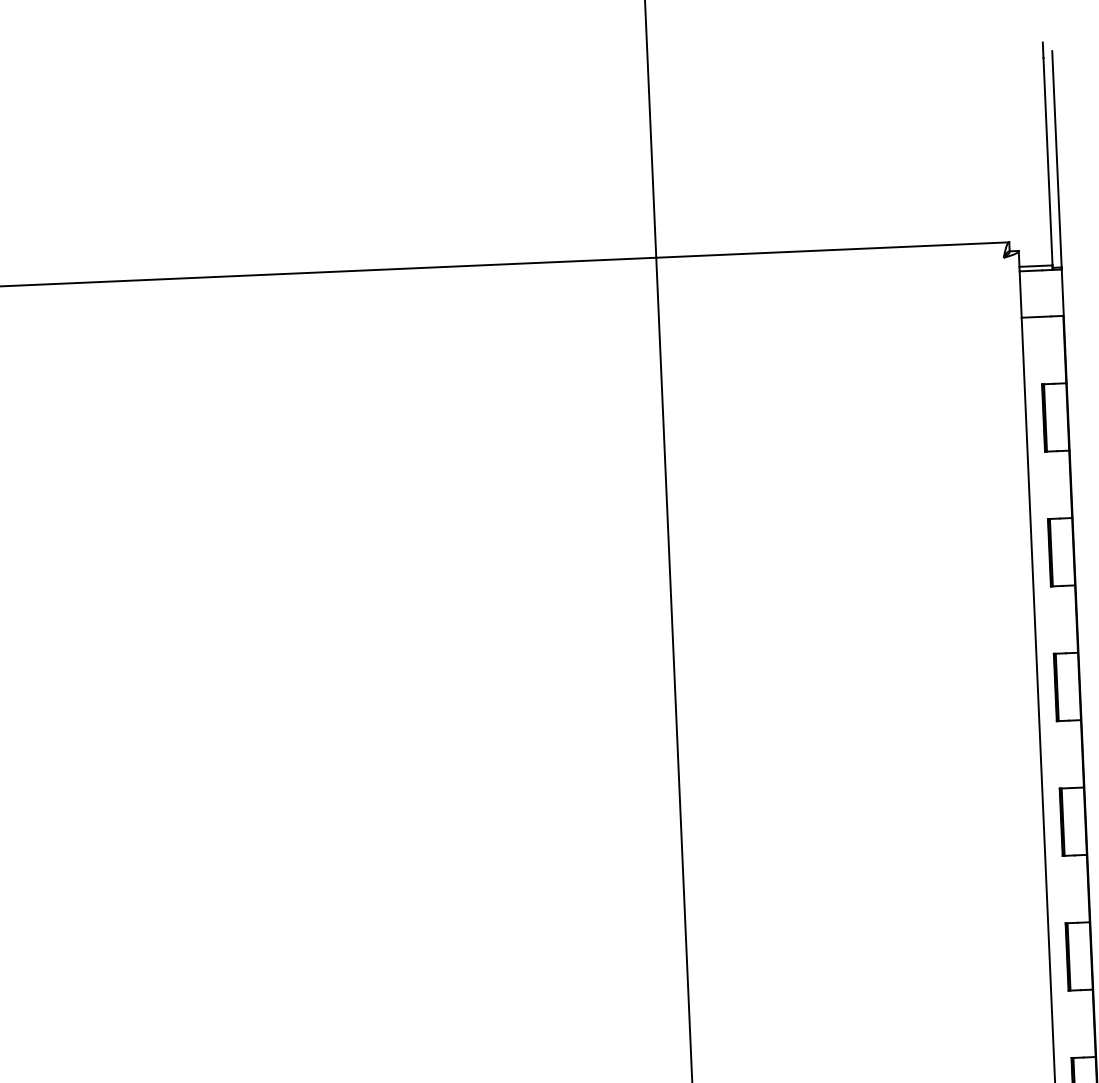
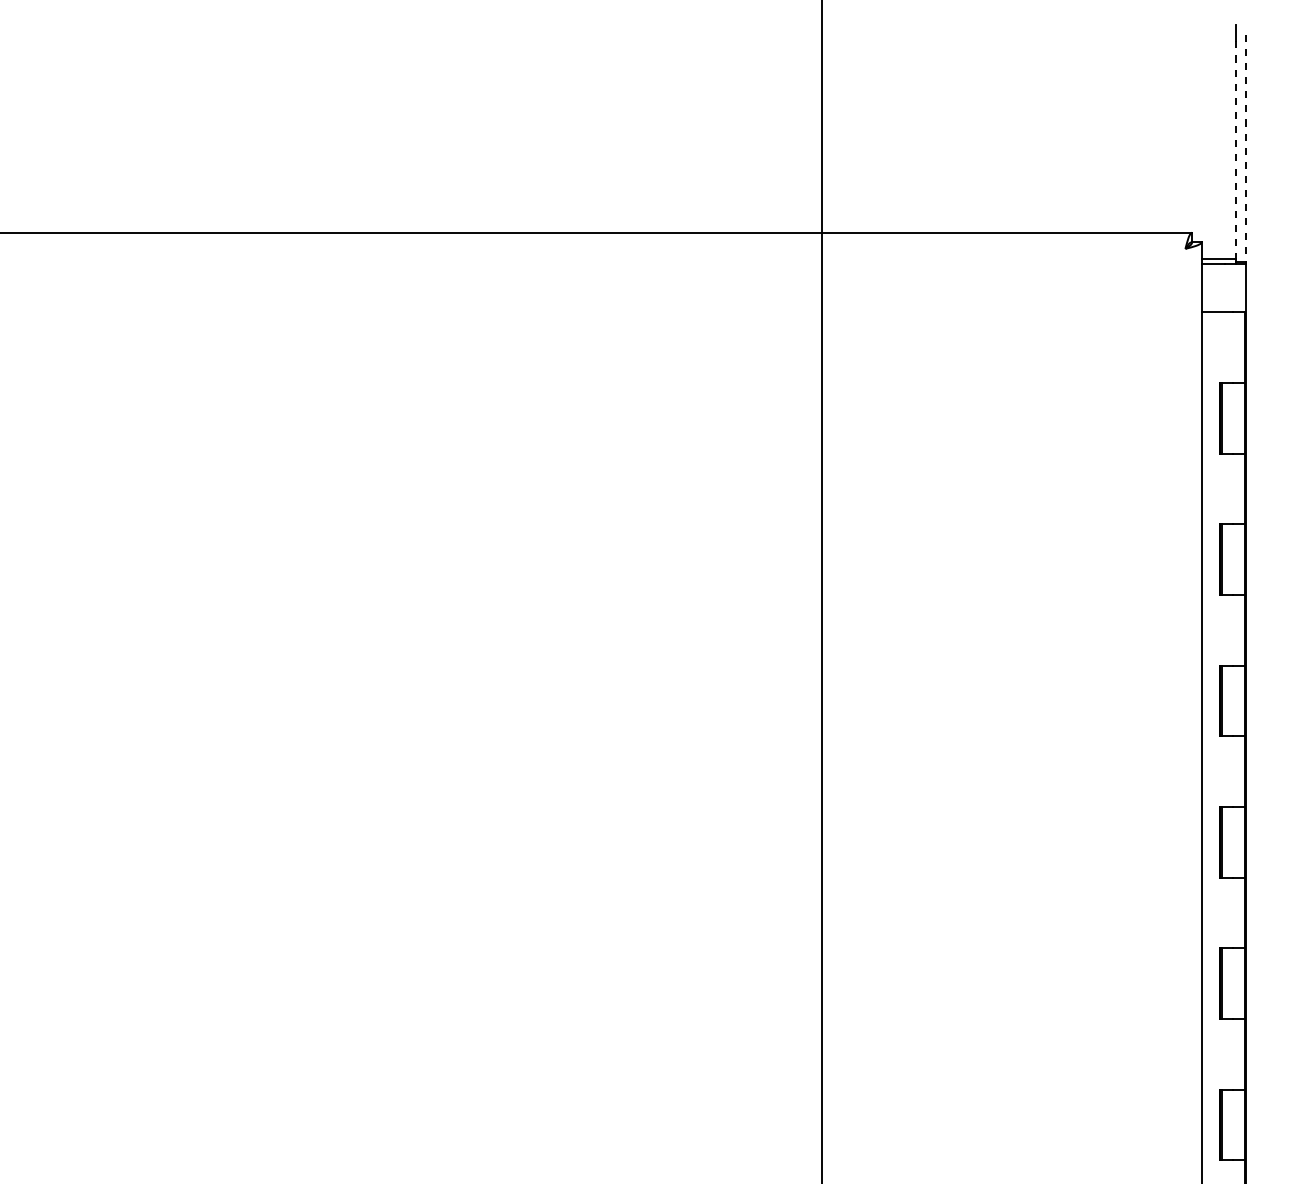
line: (1056, 159) -> (1245, 148), solid -> dashed
line: (1048, 161) -> (1236, 150), solid -> dashed

